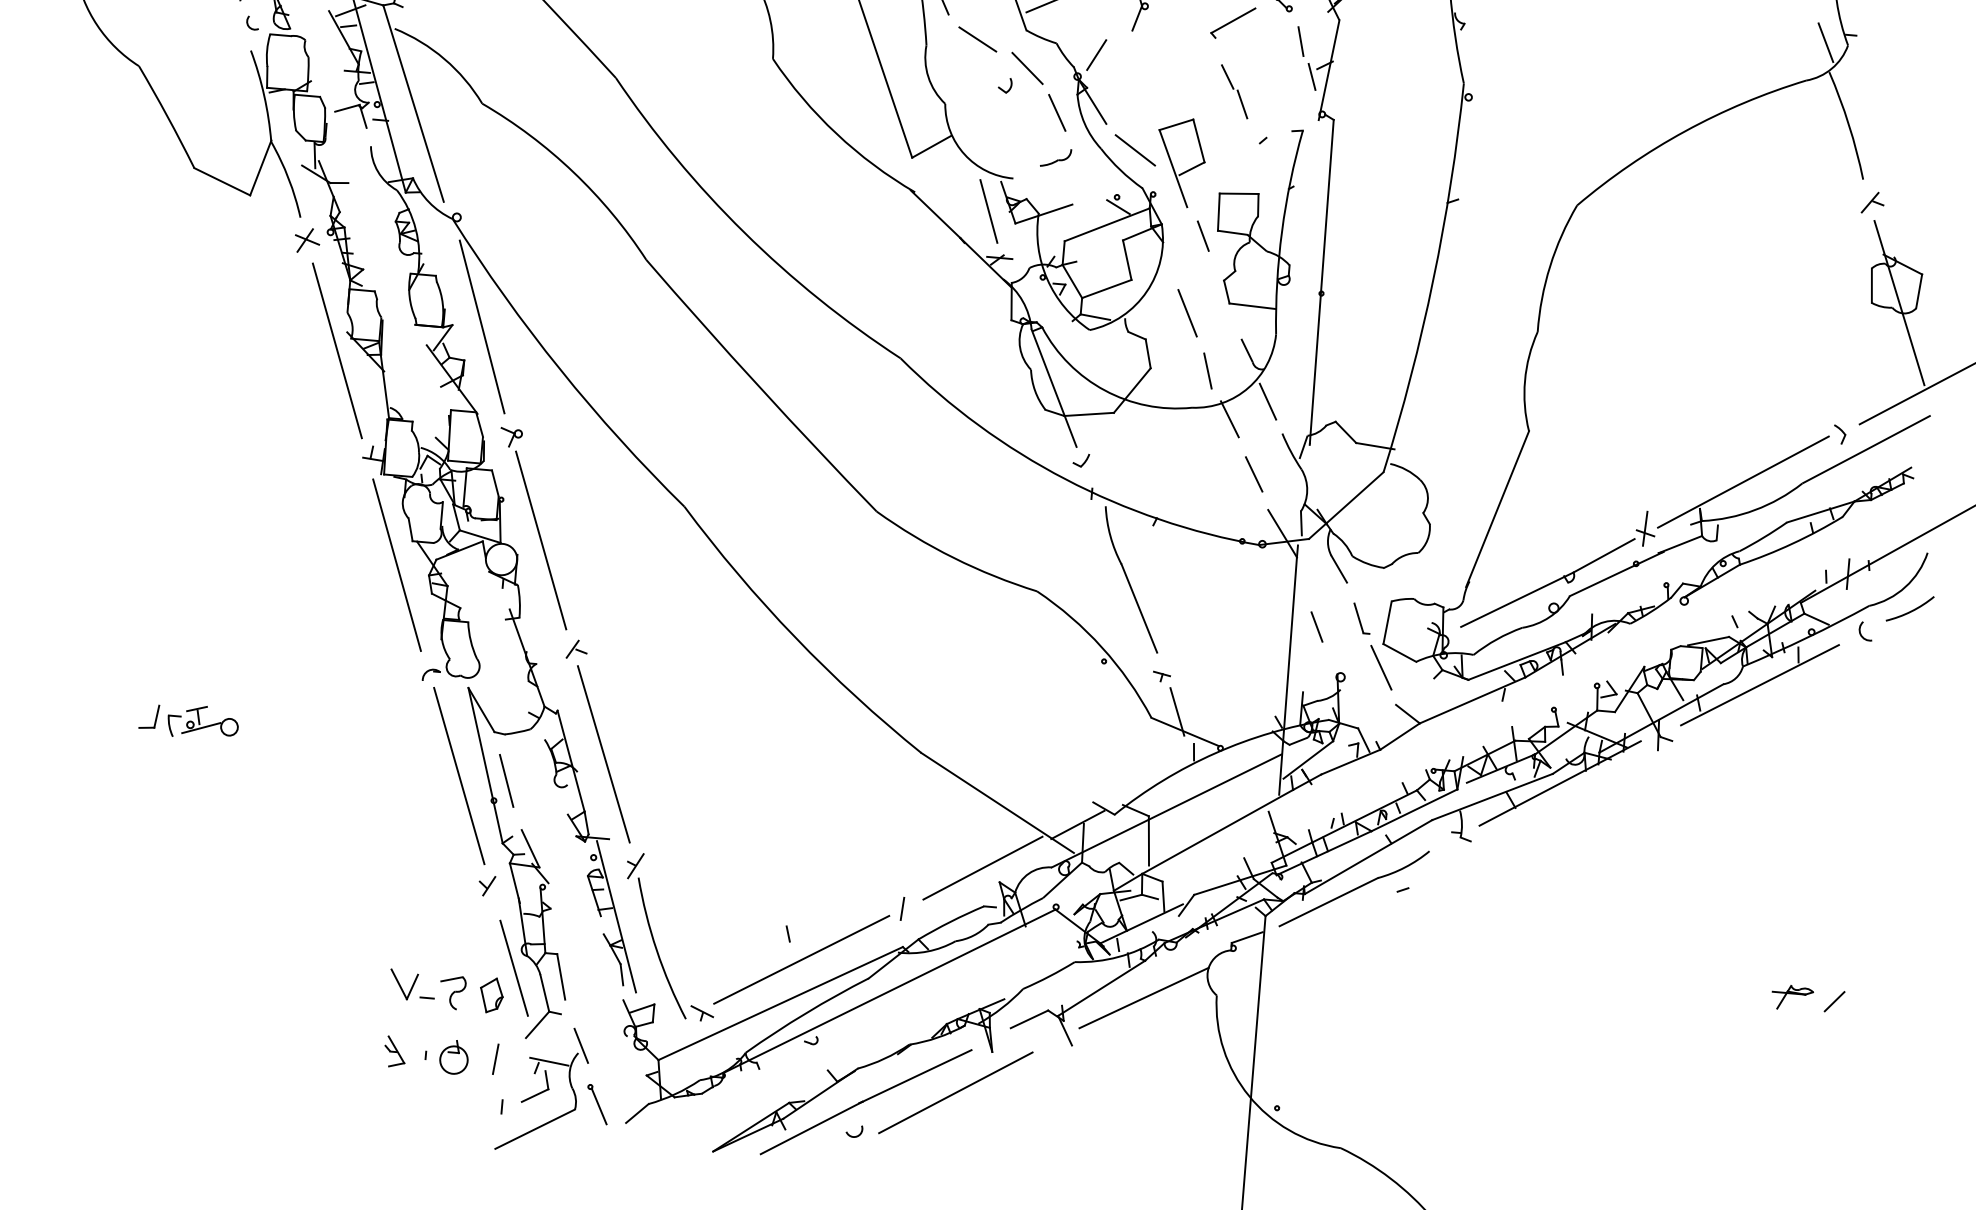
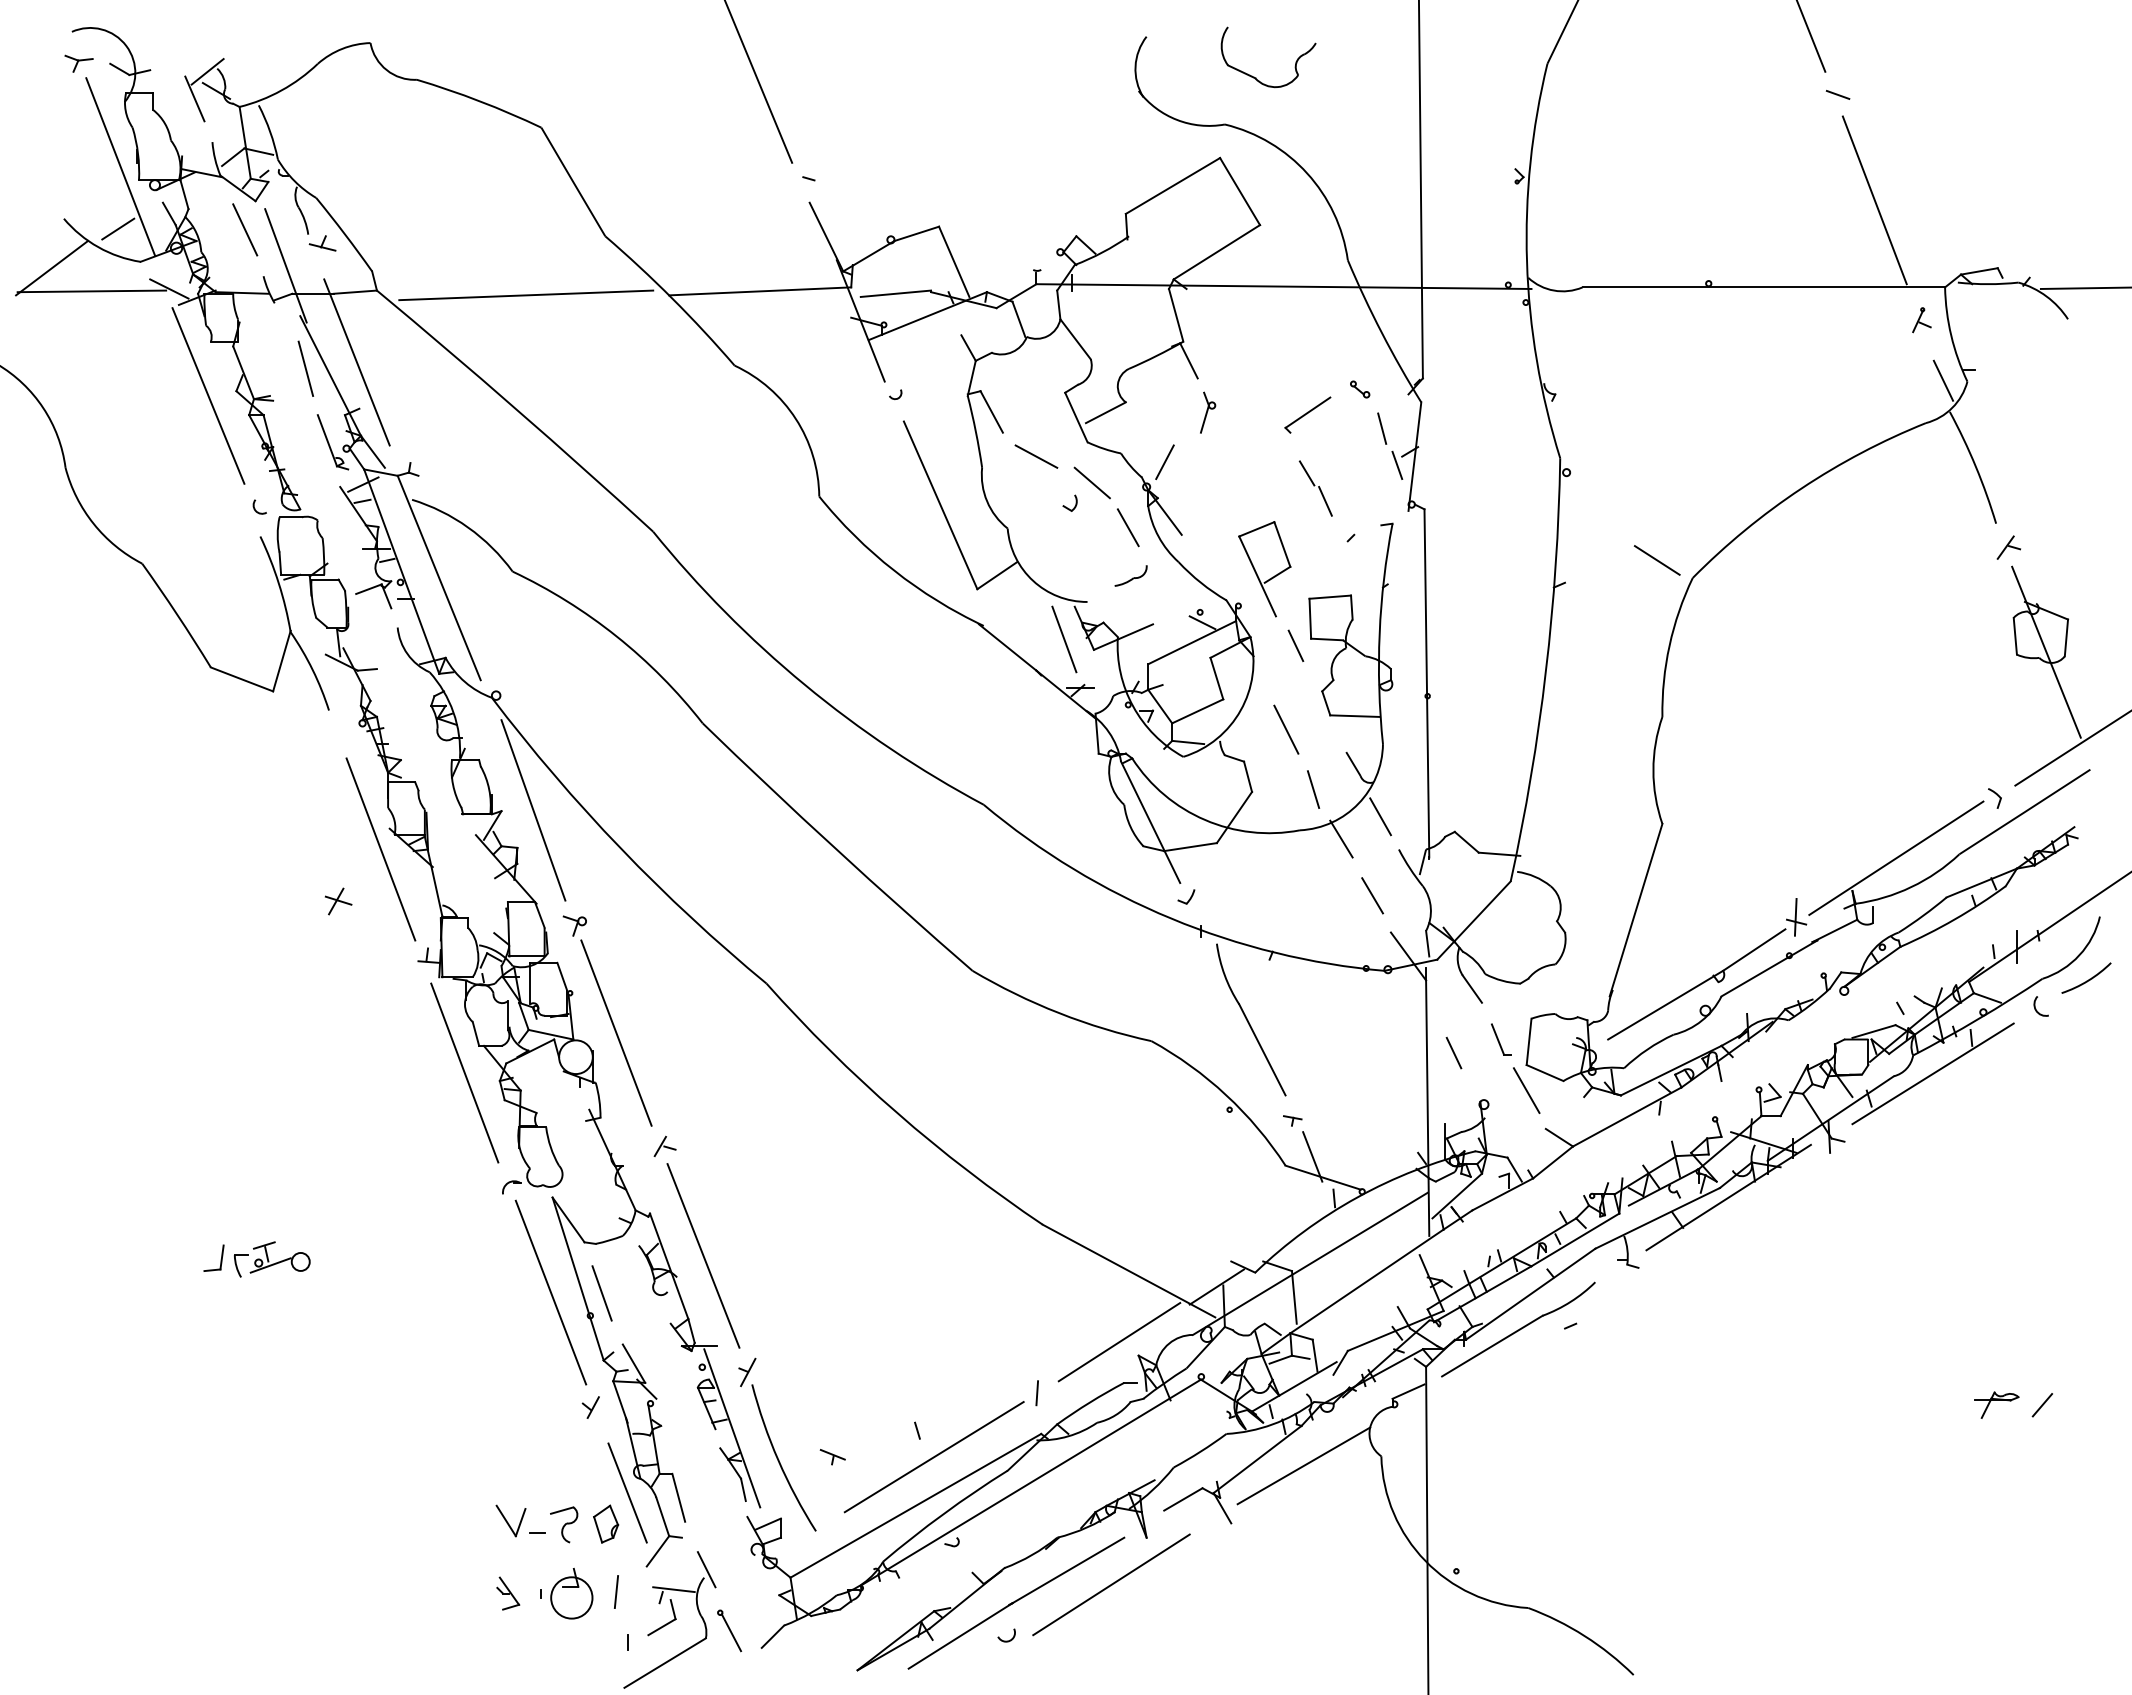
line: (1134, 150) -> (1656, 560), moved
part: (307, 240) -> (338, 901), moved
part: (701, 1014) -> (832, 1457), moved
part: (453, 1057) -> (571, 1593), size x1.4

